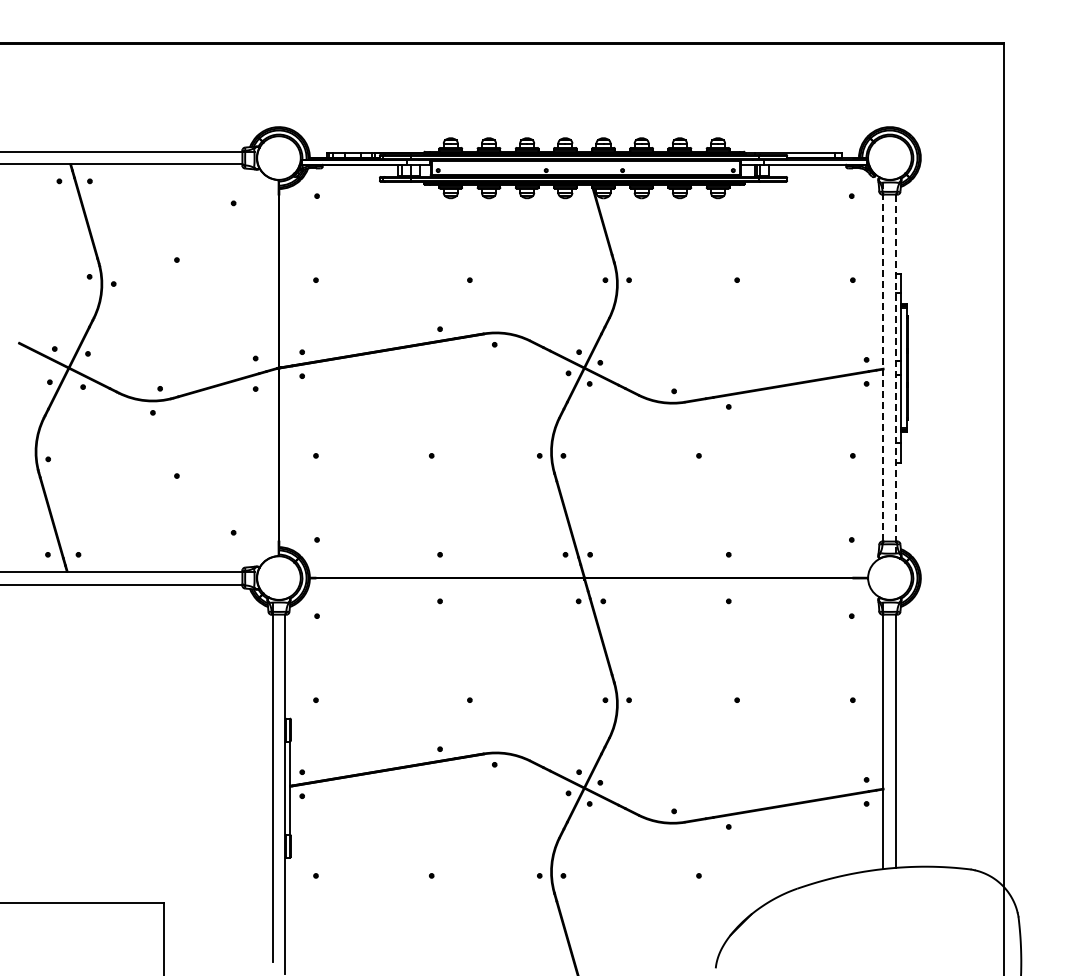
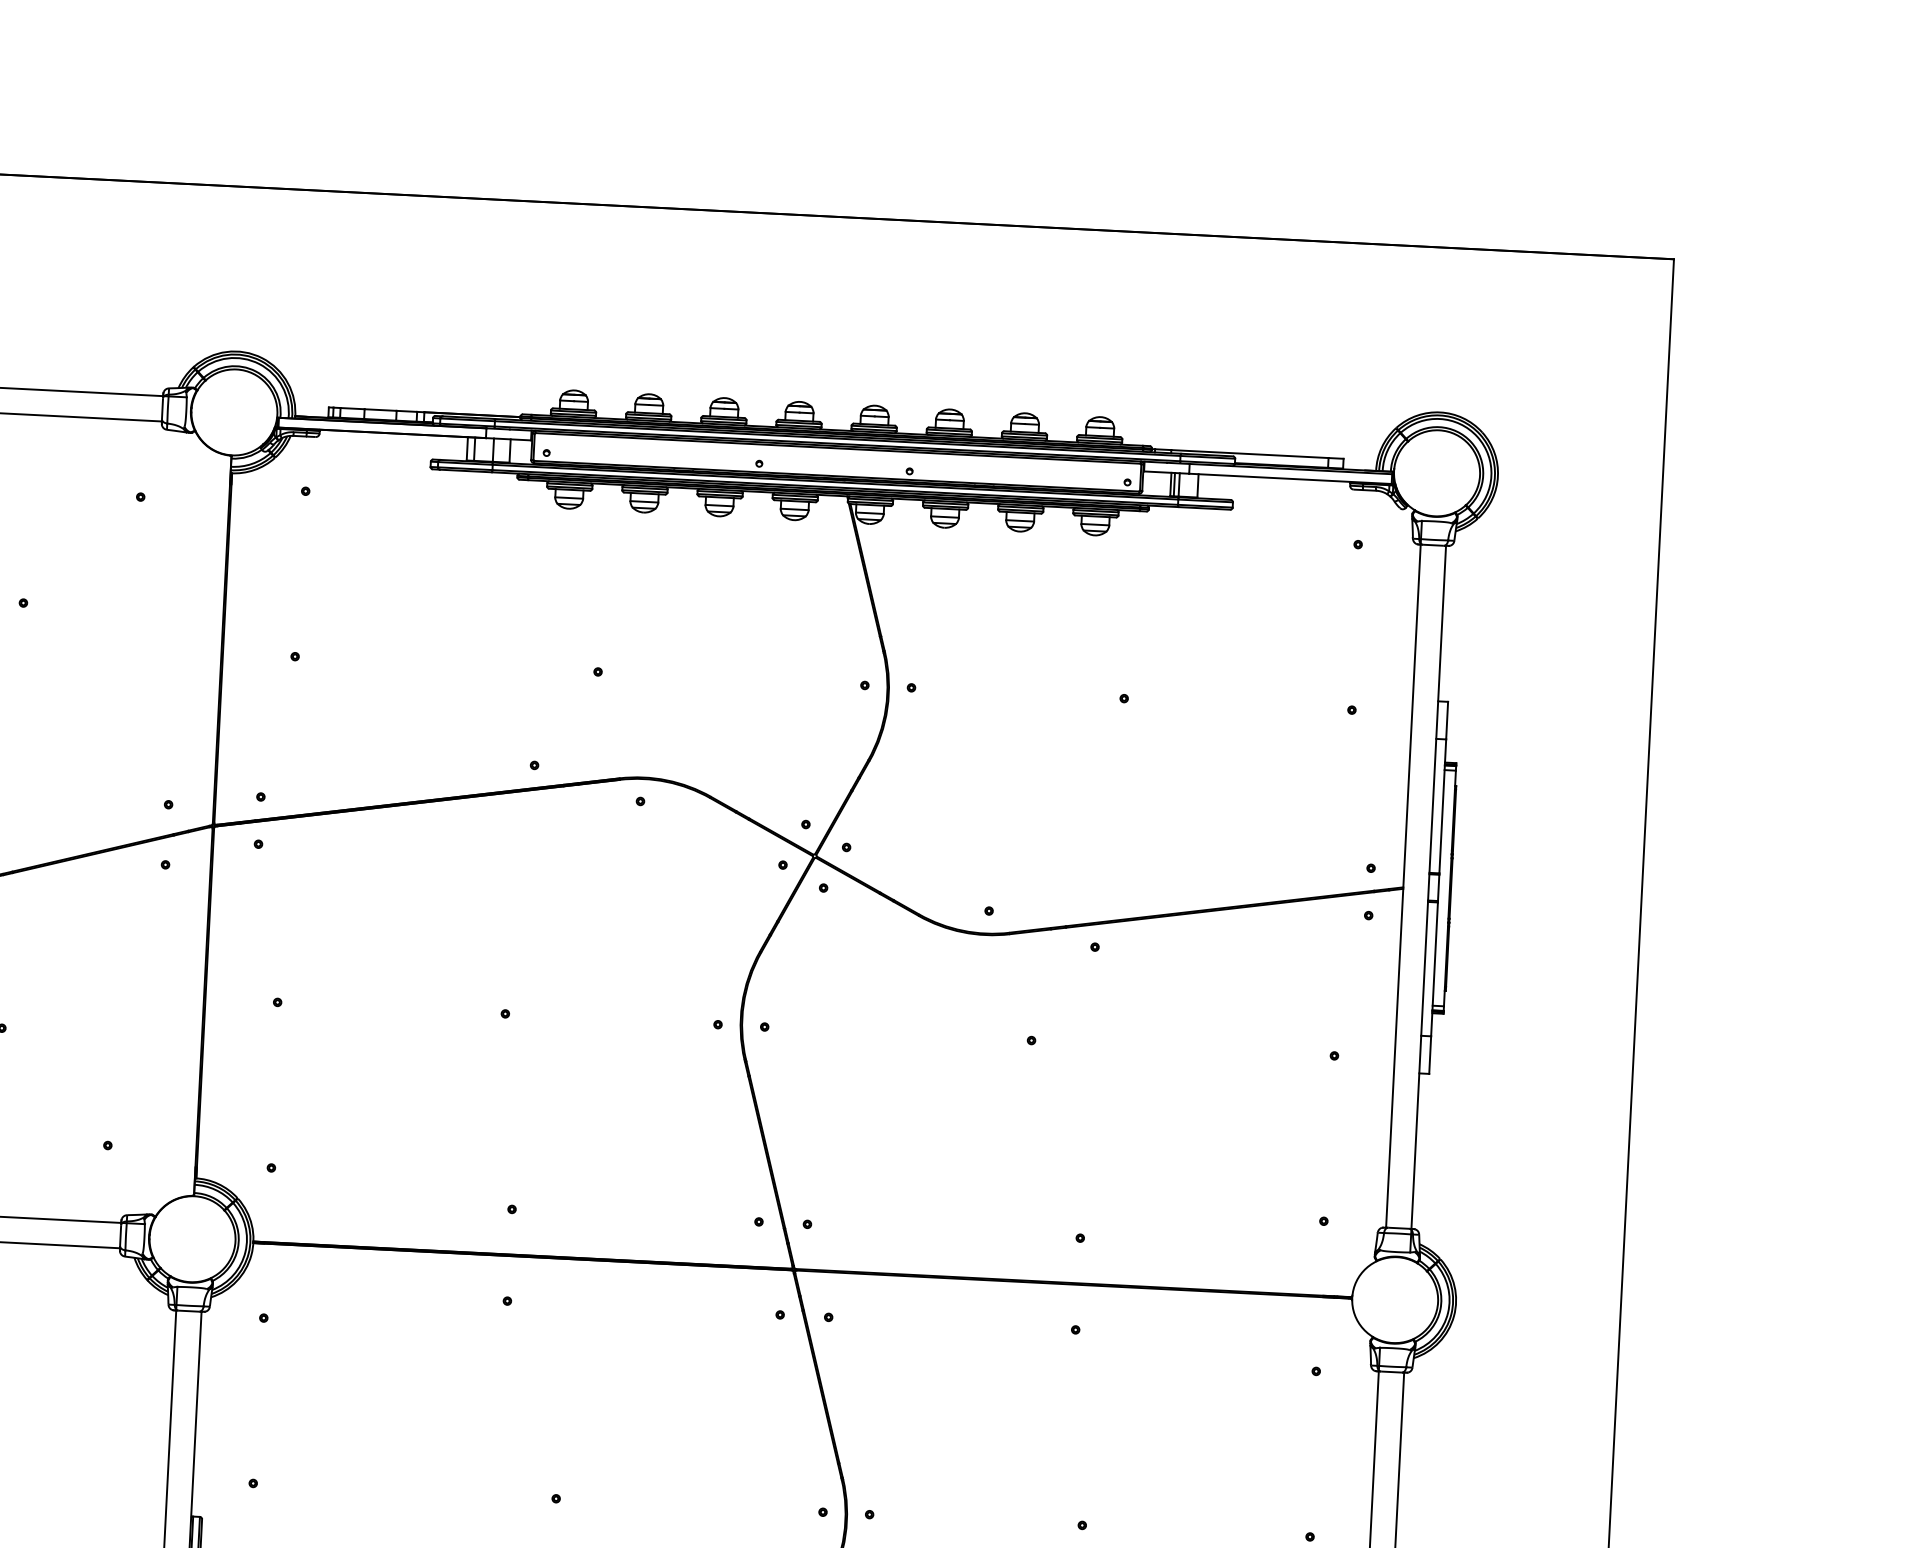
line: (883, 362) -> (1404, 875), dashed -> solid
line: (896, 374) -> (1428, 900), dashed -> solid

